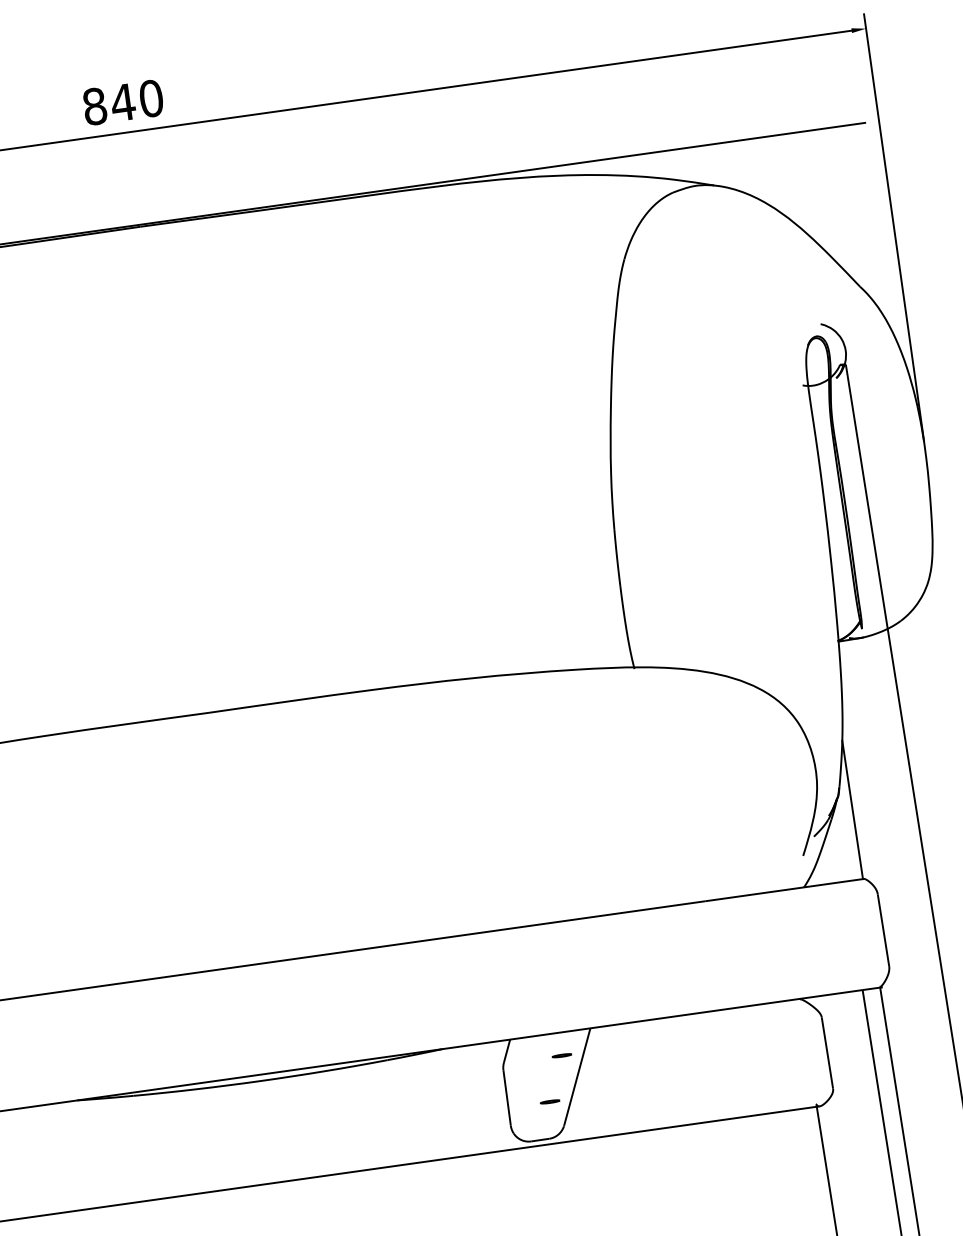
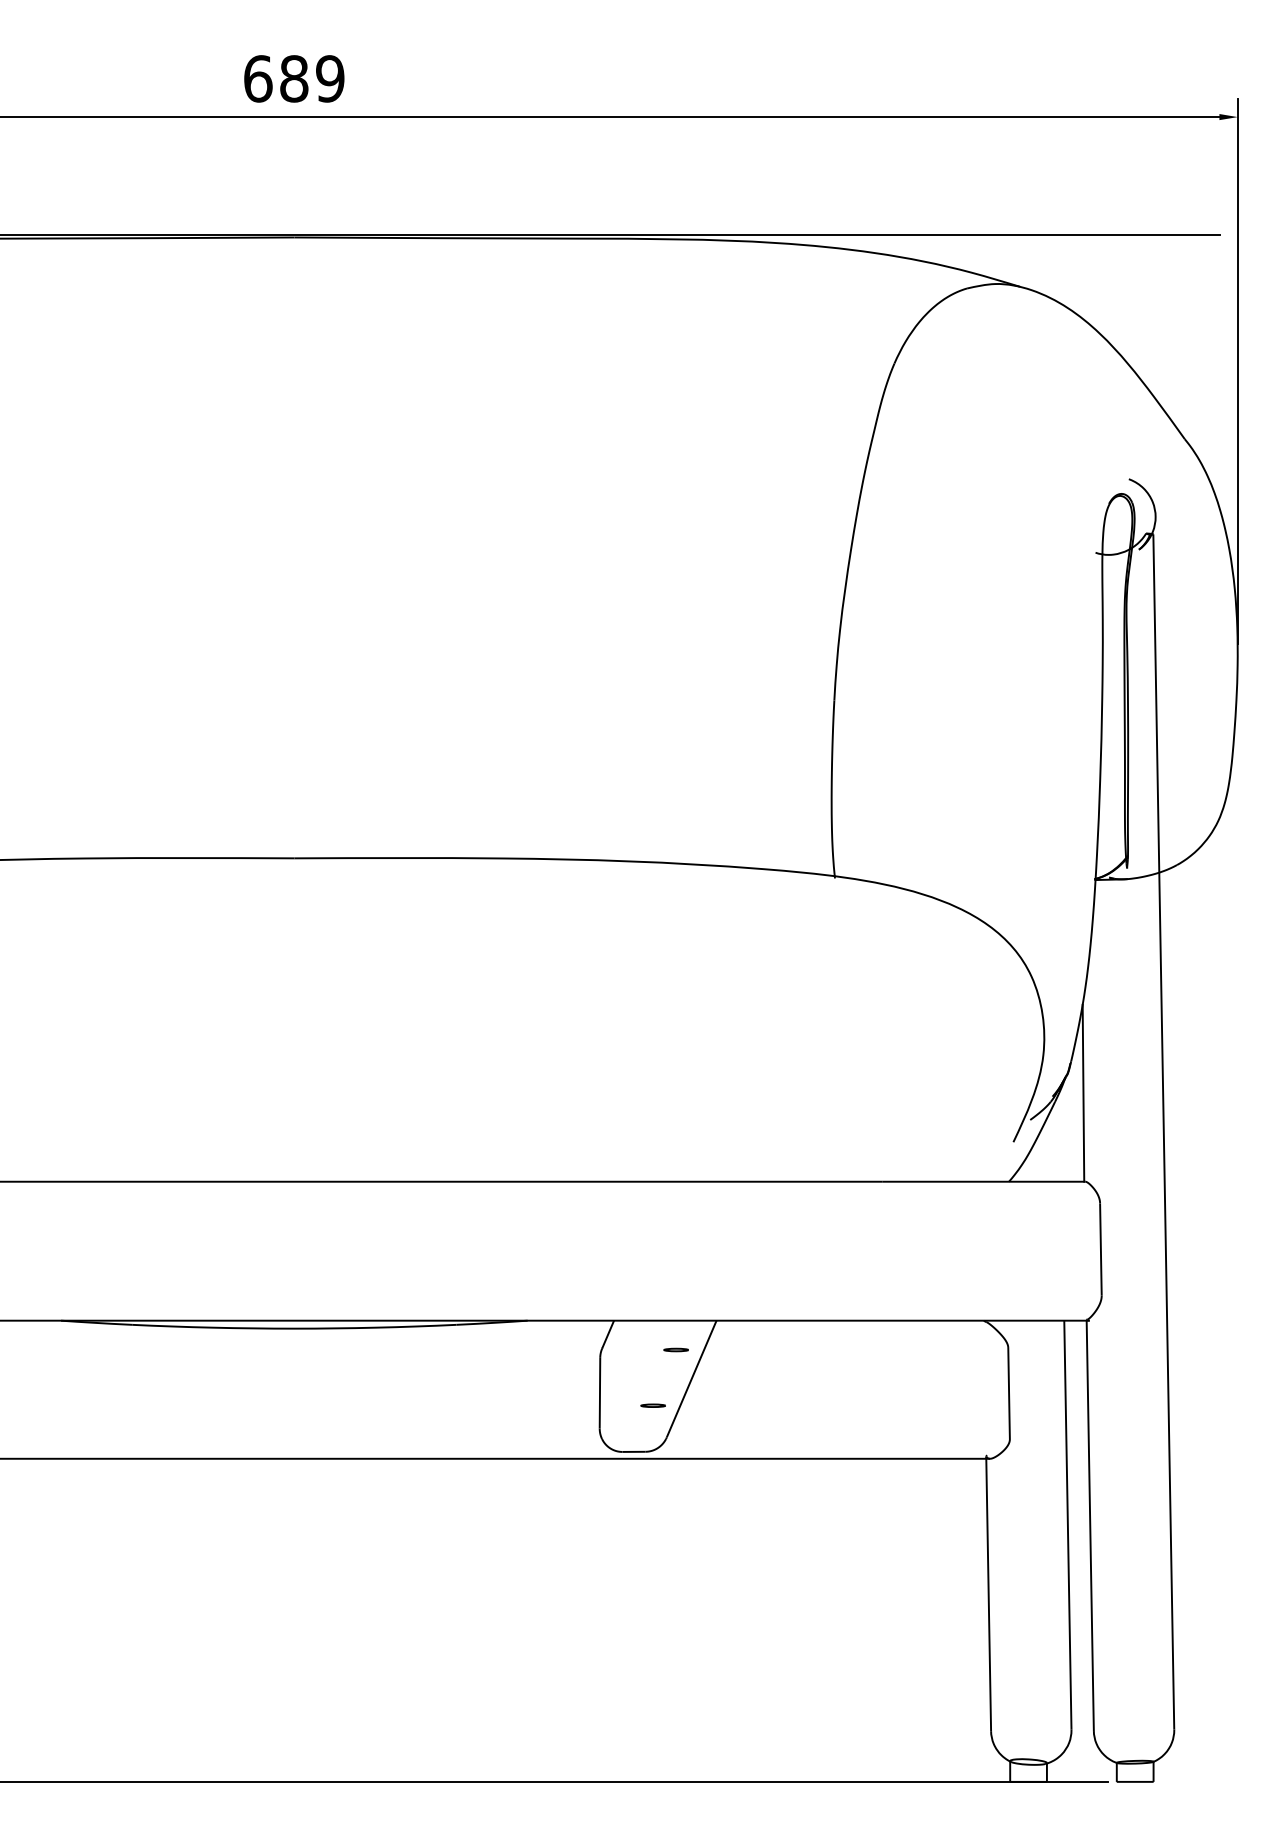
text: (123, 102) -> (294, 78), 840 -> 689

